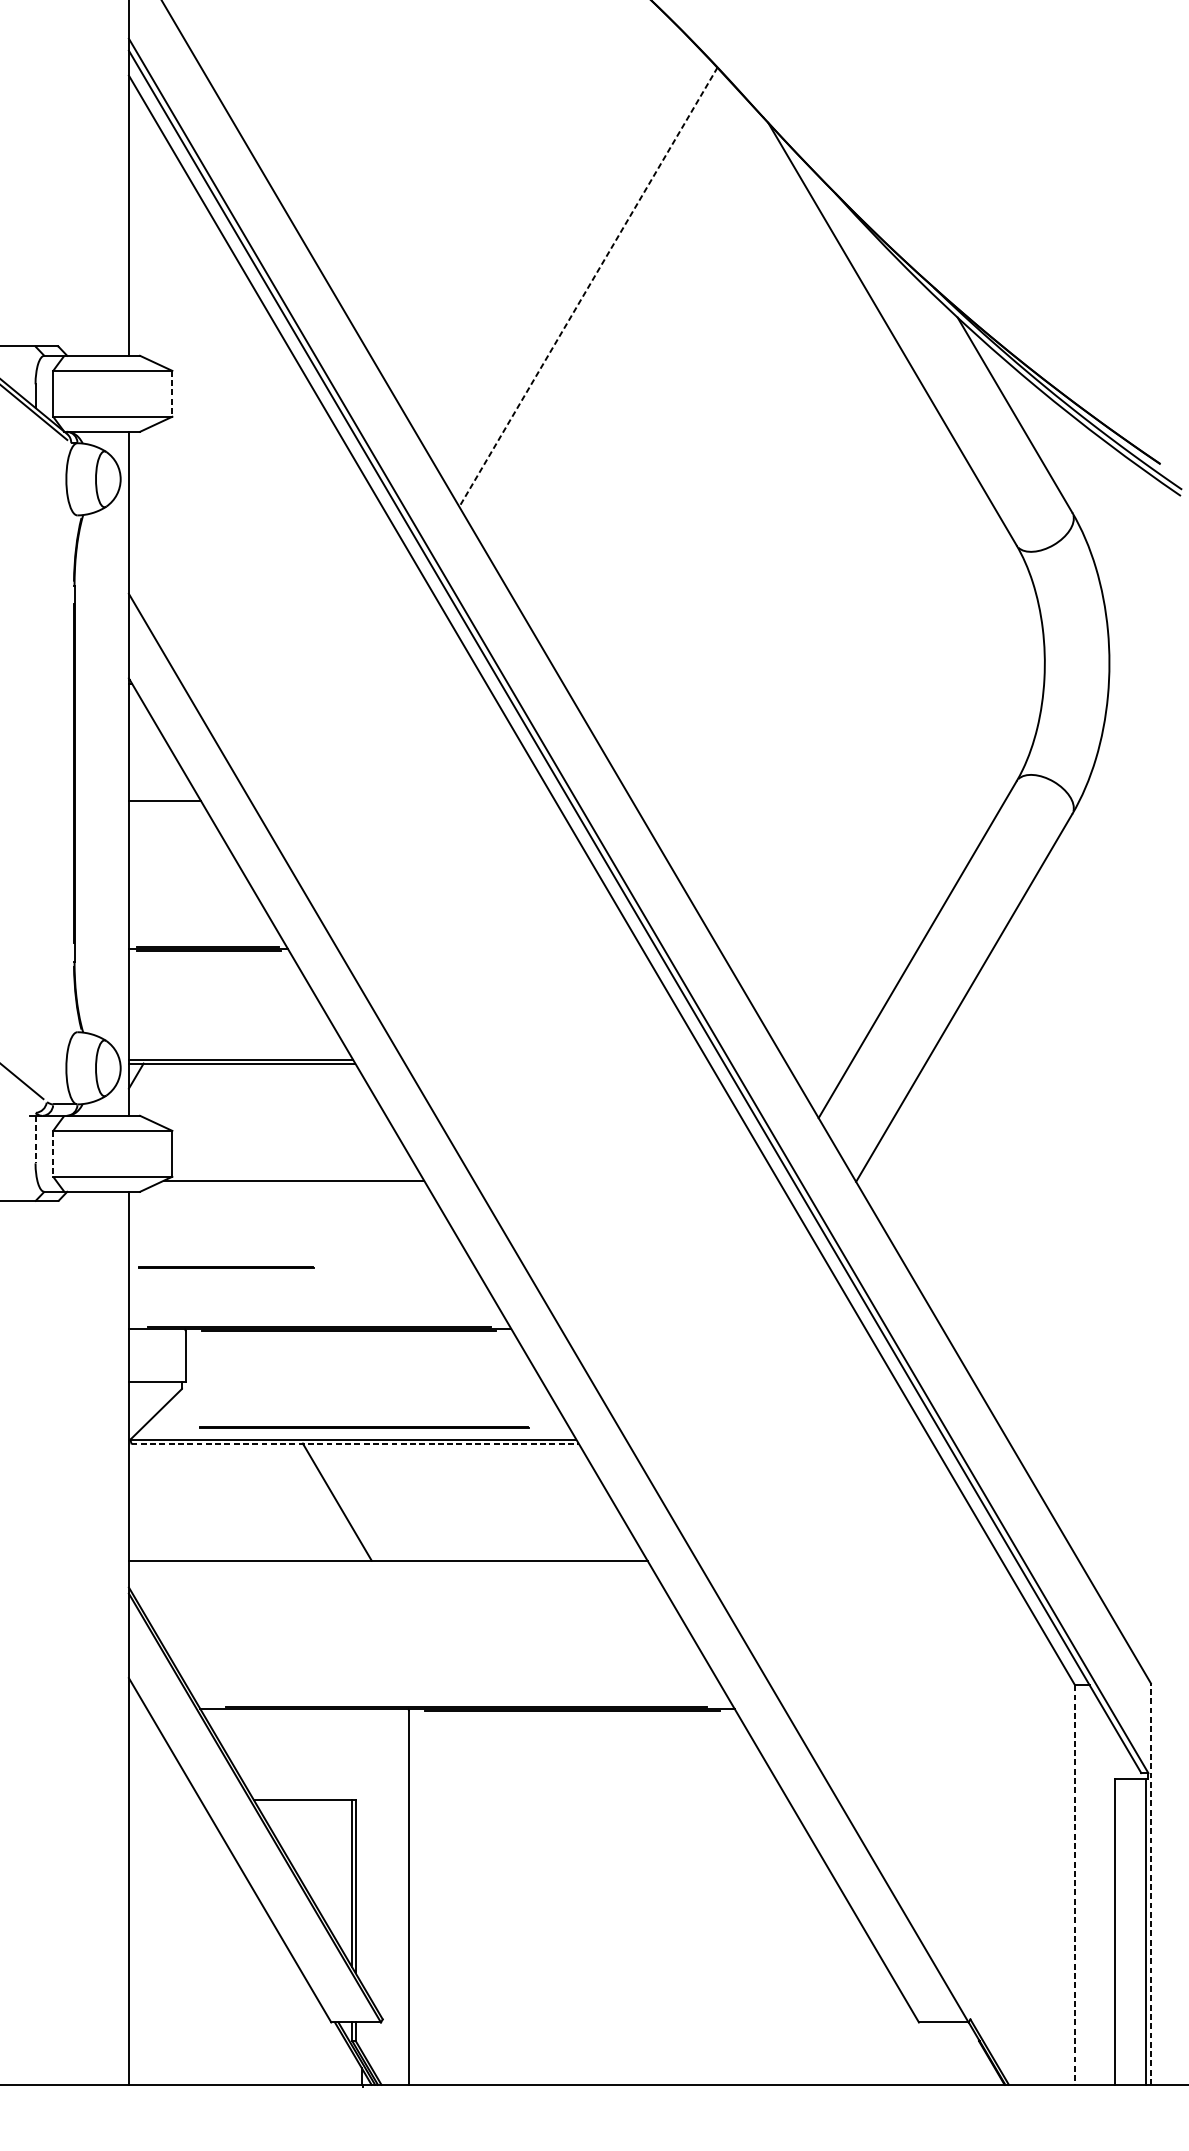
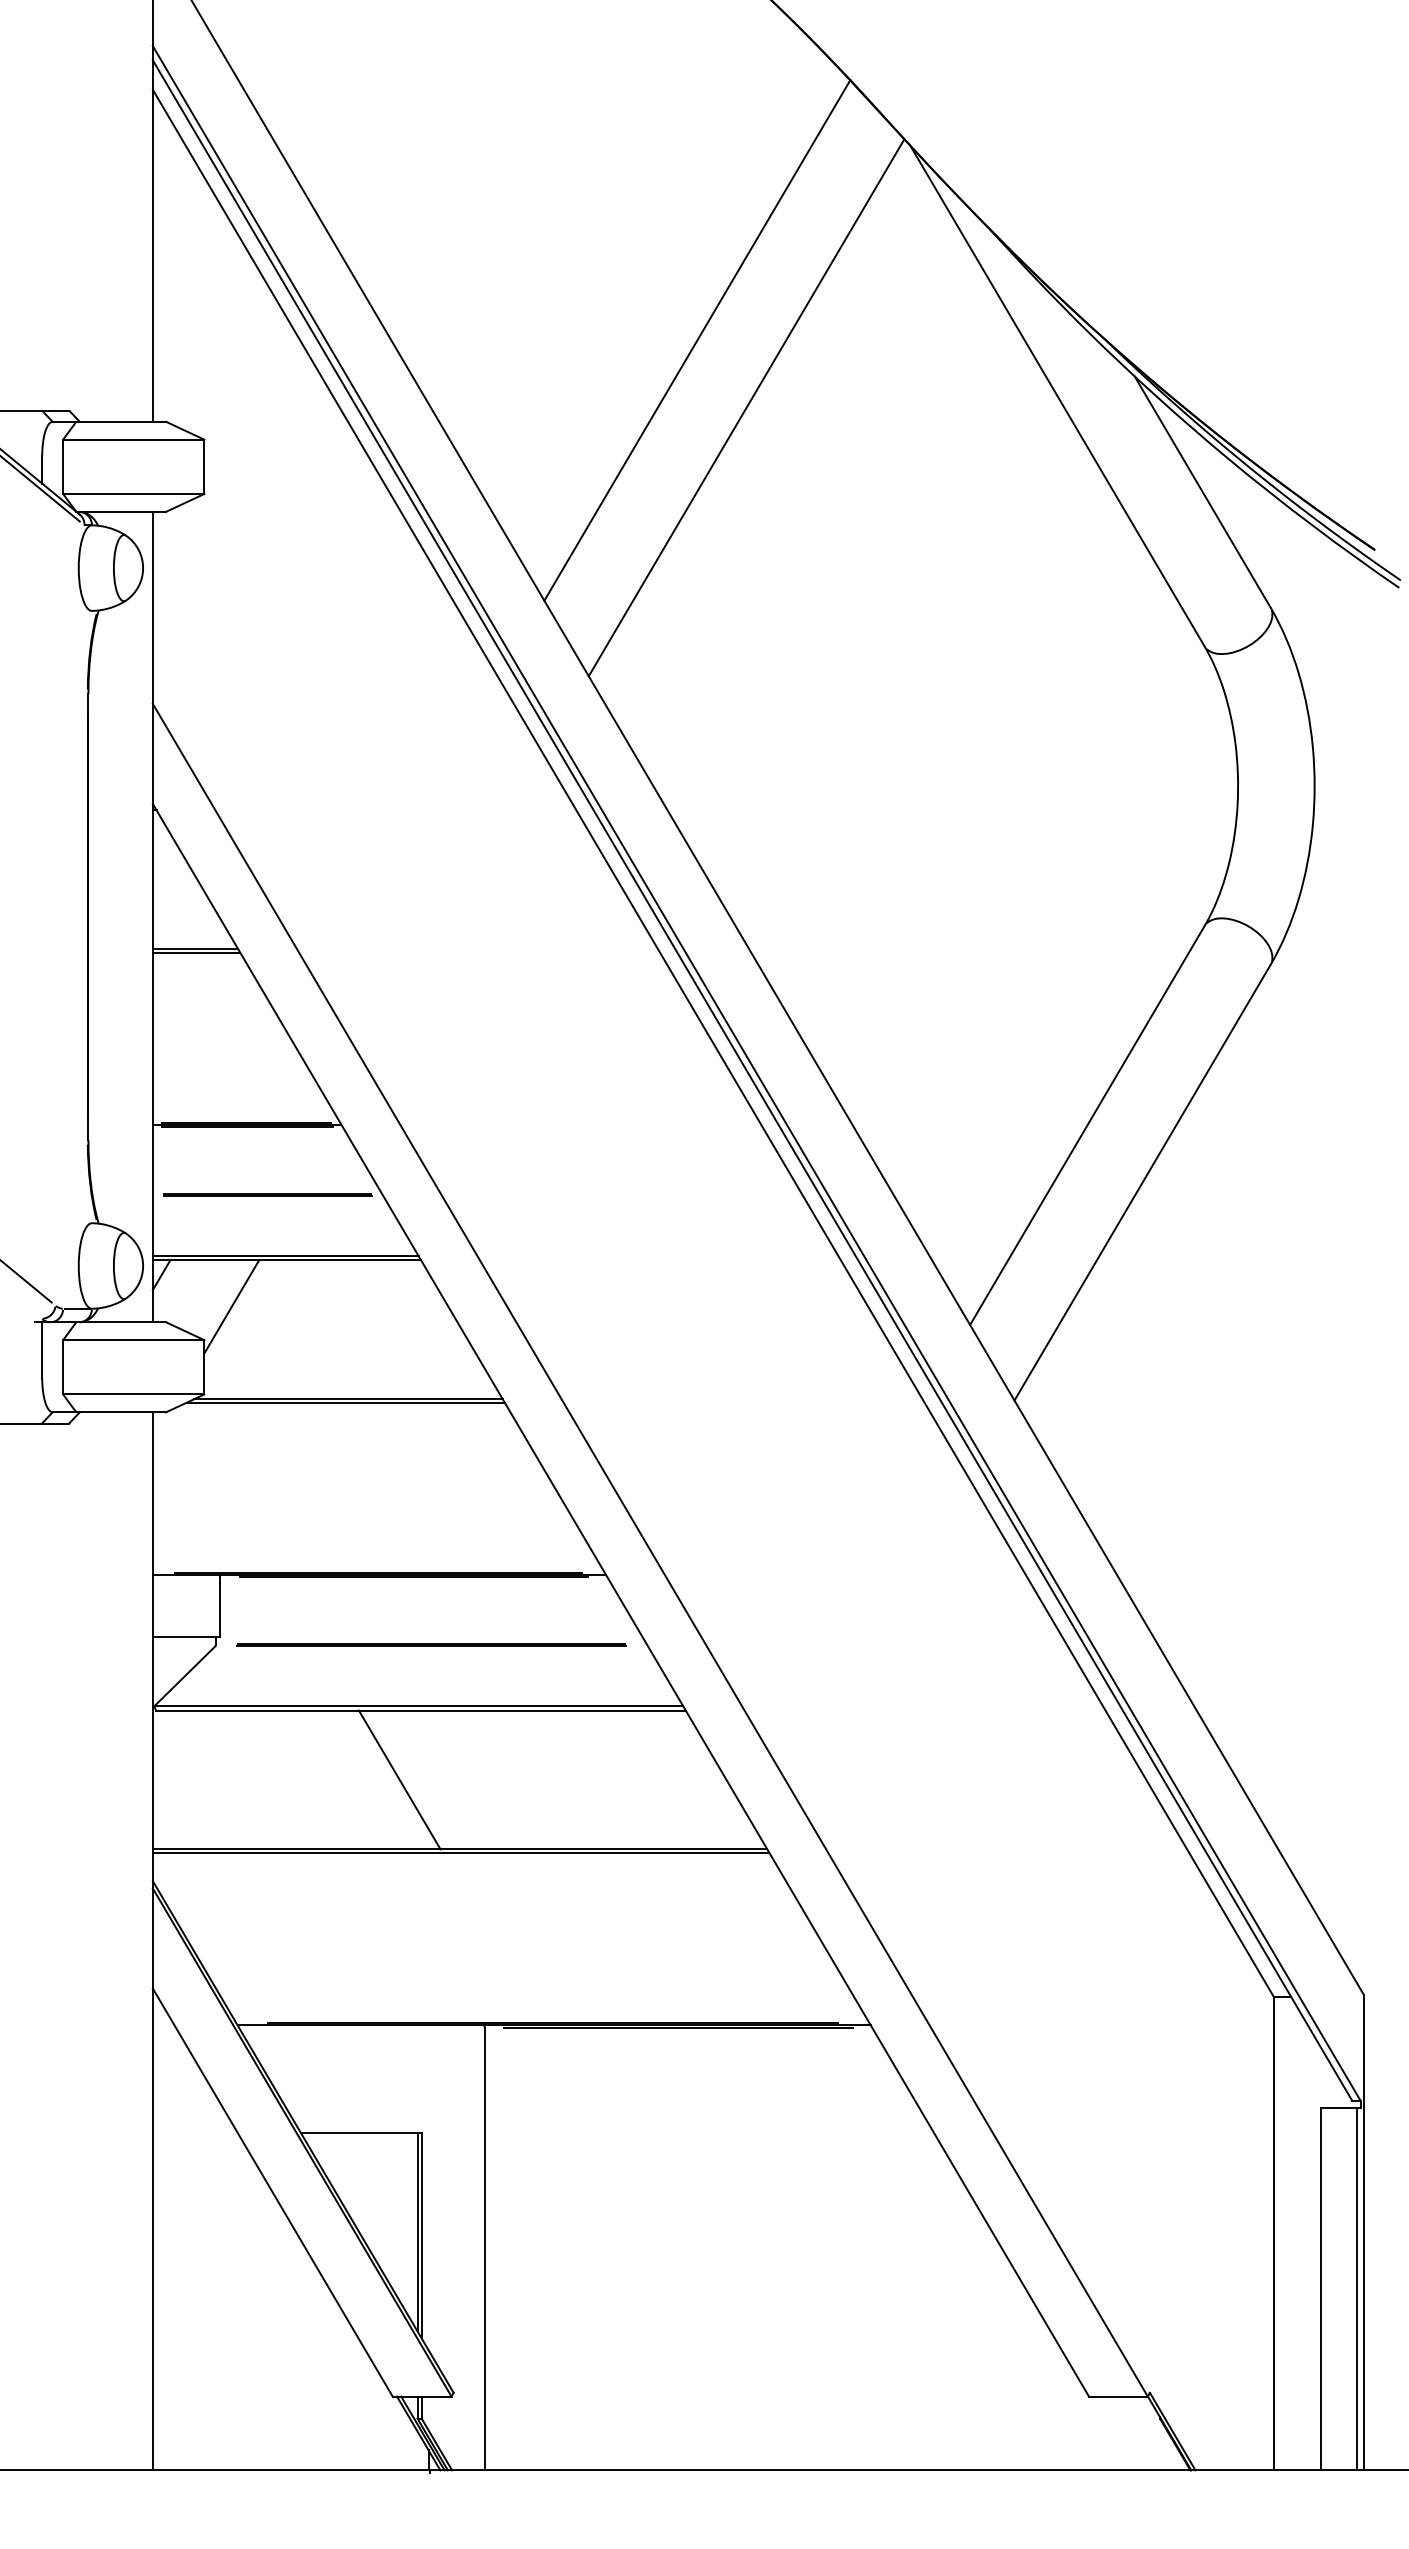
line: (588, 287) -> (697, 340), dashed -> solid
line: (629, 343) -> (746, 407), added
line: (172, 394) -> (204, 467), dashed -> solid
line: (165, 803) -> (196, 952), added
line: (195, 1102) -> (231, 1306), added
line: (35, 1139) -> (42, 1350), dashed -> solid
line: (53, 1153) -> (63, 1367), dashed -> solid
line: (291, 1183) -> (345, 1402), added
line: (225, 1267) -> (267, 1194), moved
line: (364, 1426) -> (431, 1644), moved
line: (354, 1443) -> (420, 1710), dashed -> solid
line: (388, 1564) -> (460, 1853), added
line: (1074, 1884) -> (1273, 2233), dashed -> solid
line: (1150, 1884) -> (1363, 2232), dashed -> solid

